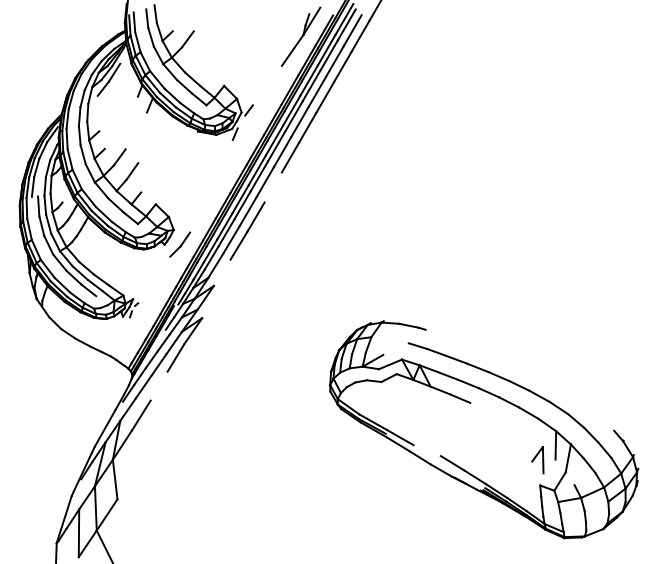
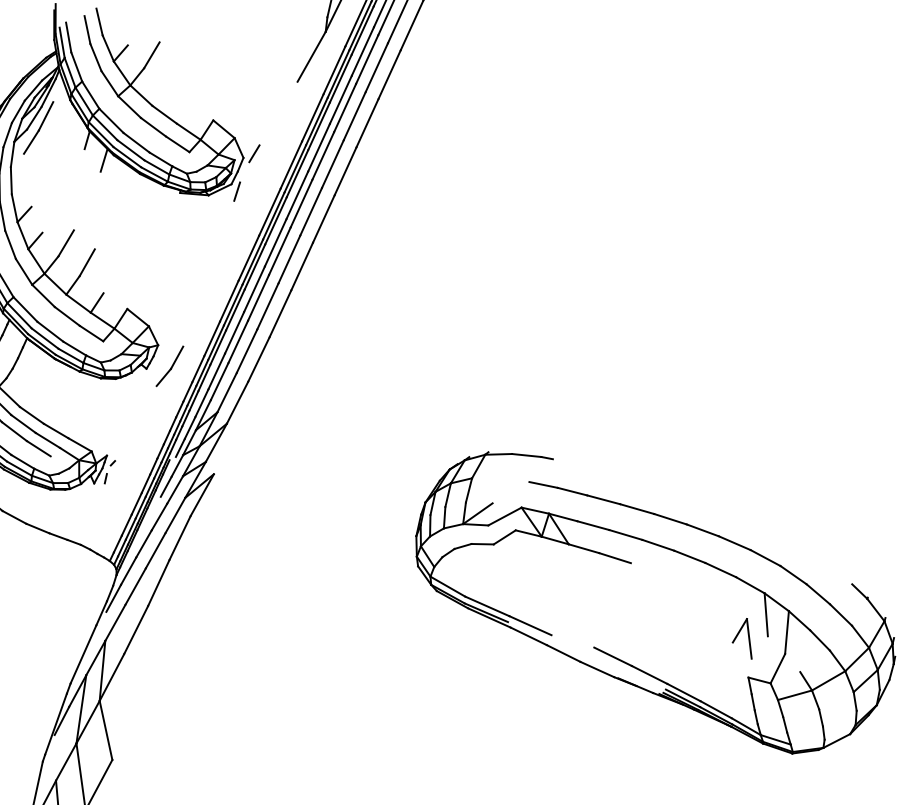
line: (272, 187) -> (301, 266), added
line: (221, 272) -> (236, 402), added
line: (158, 385) -> (157, 582), added

